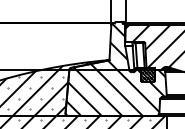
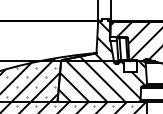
hatch: (148, 74) -> (130, 65), removed

